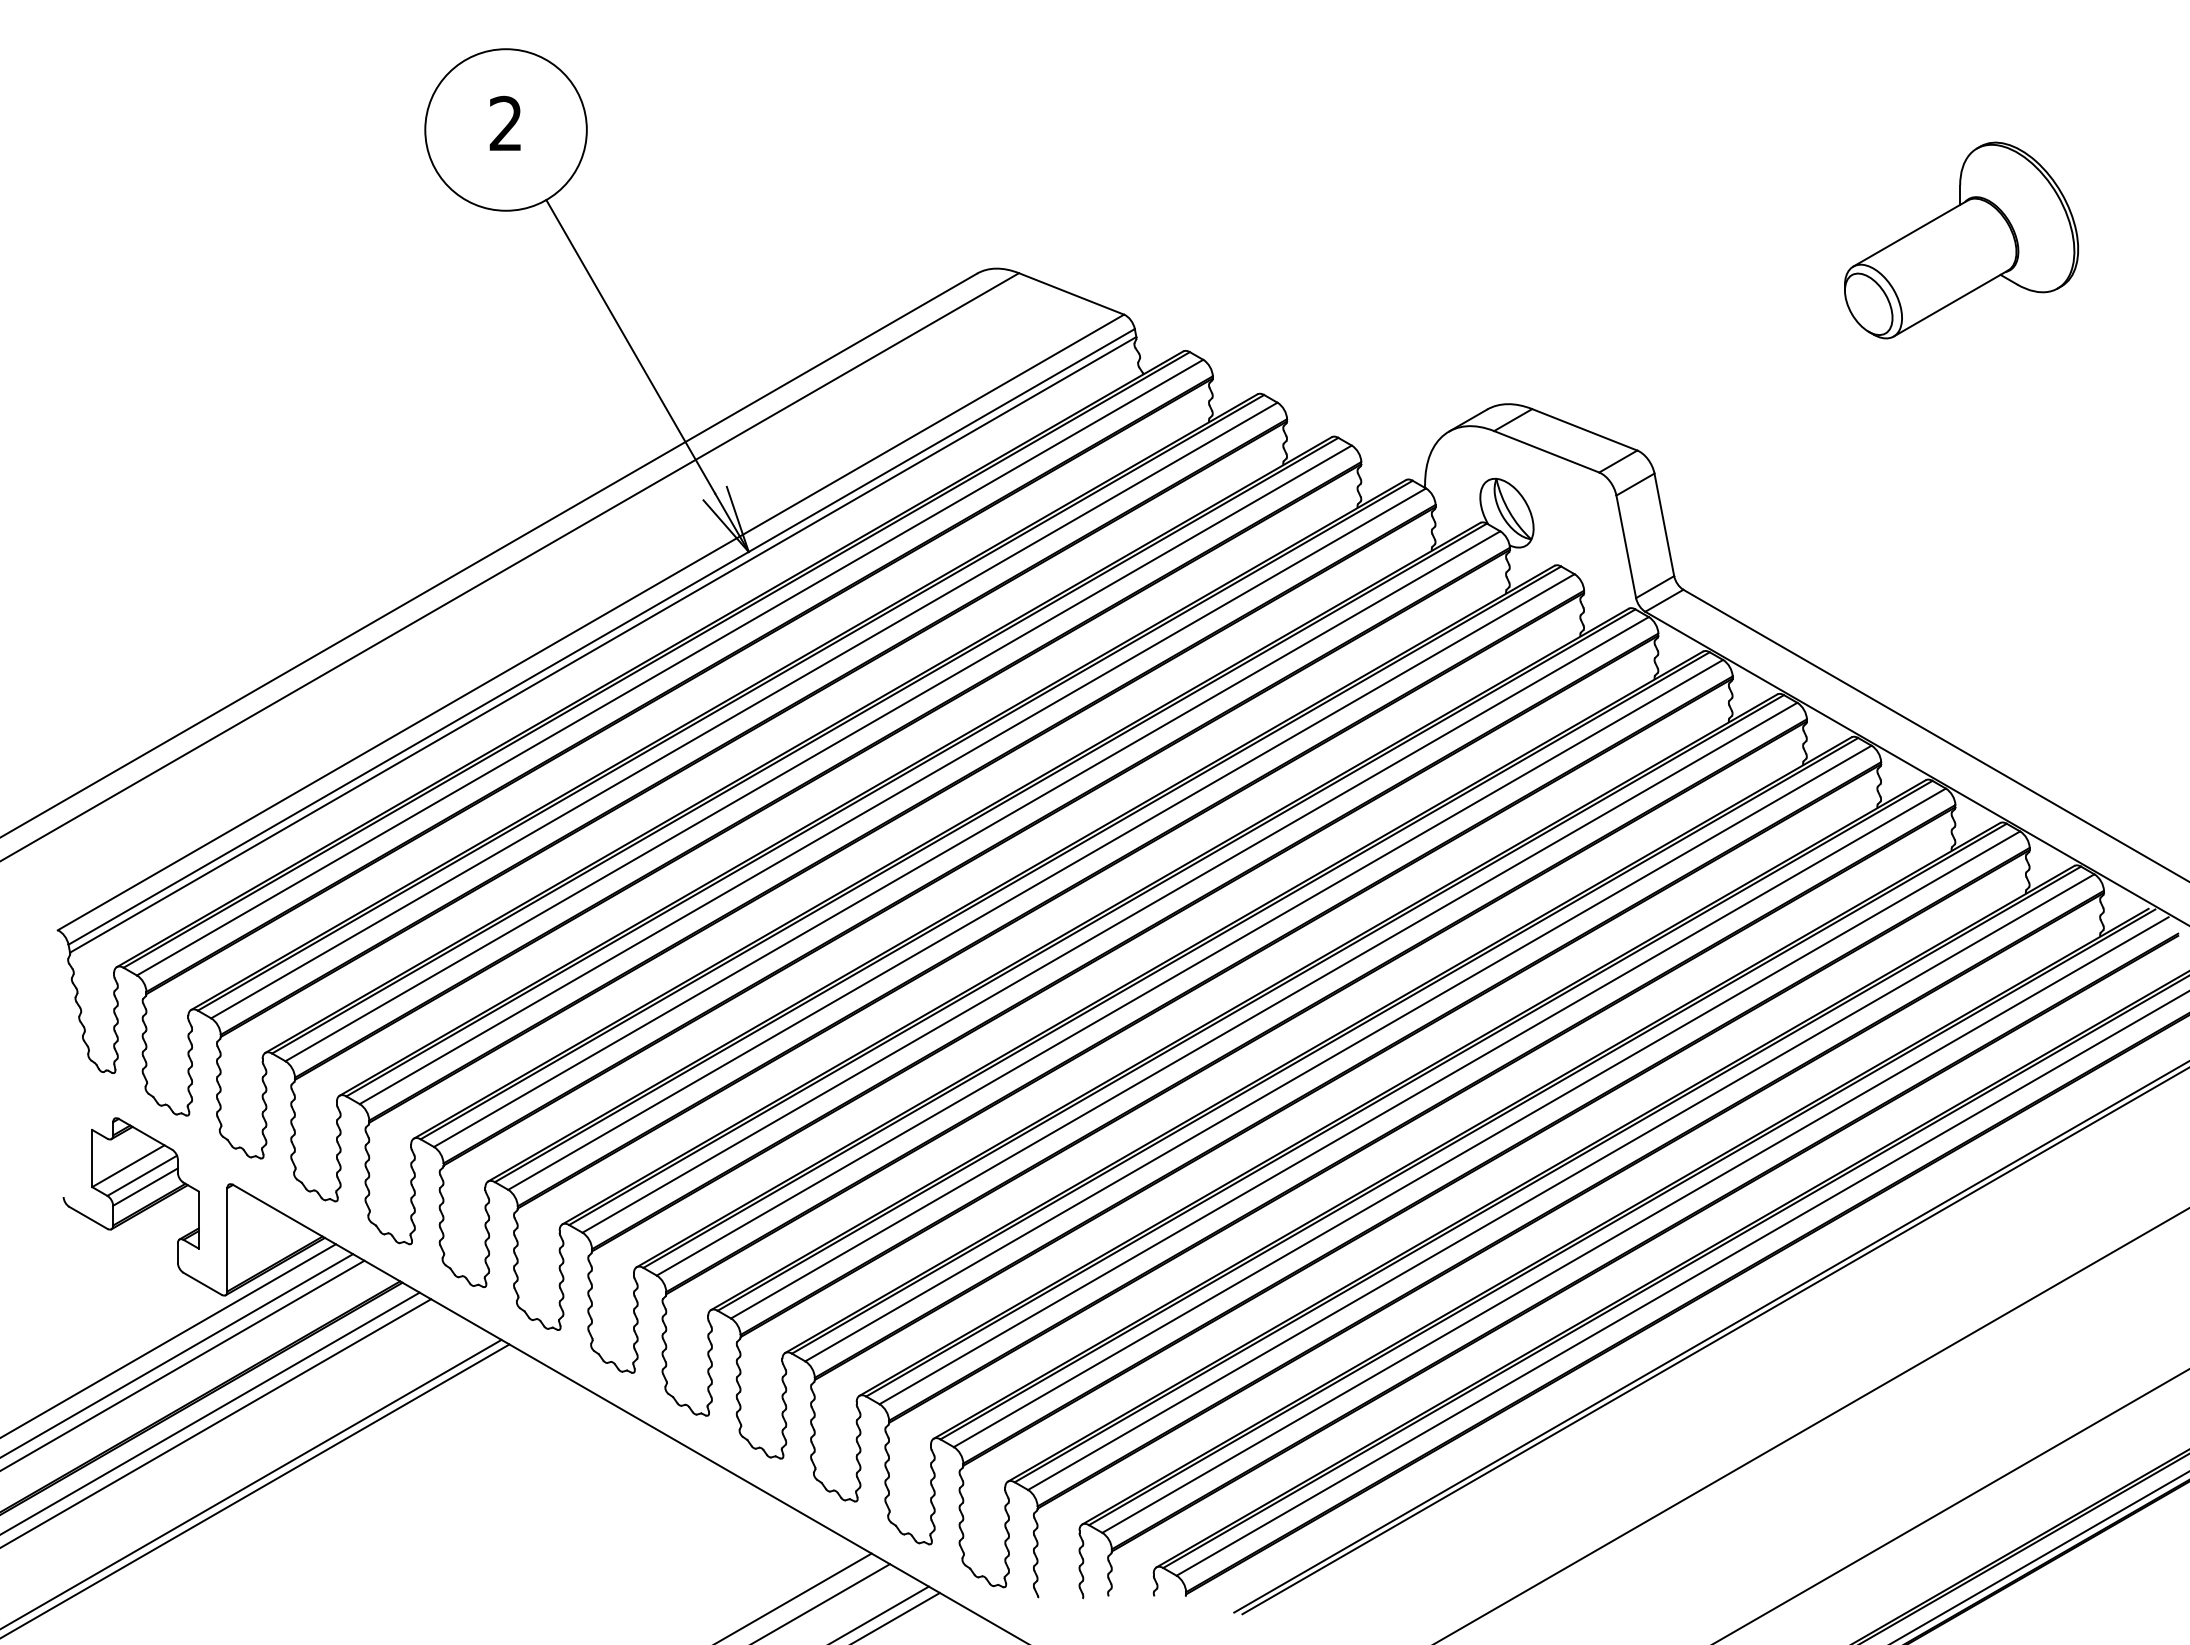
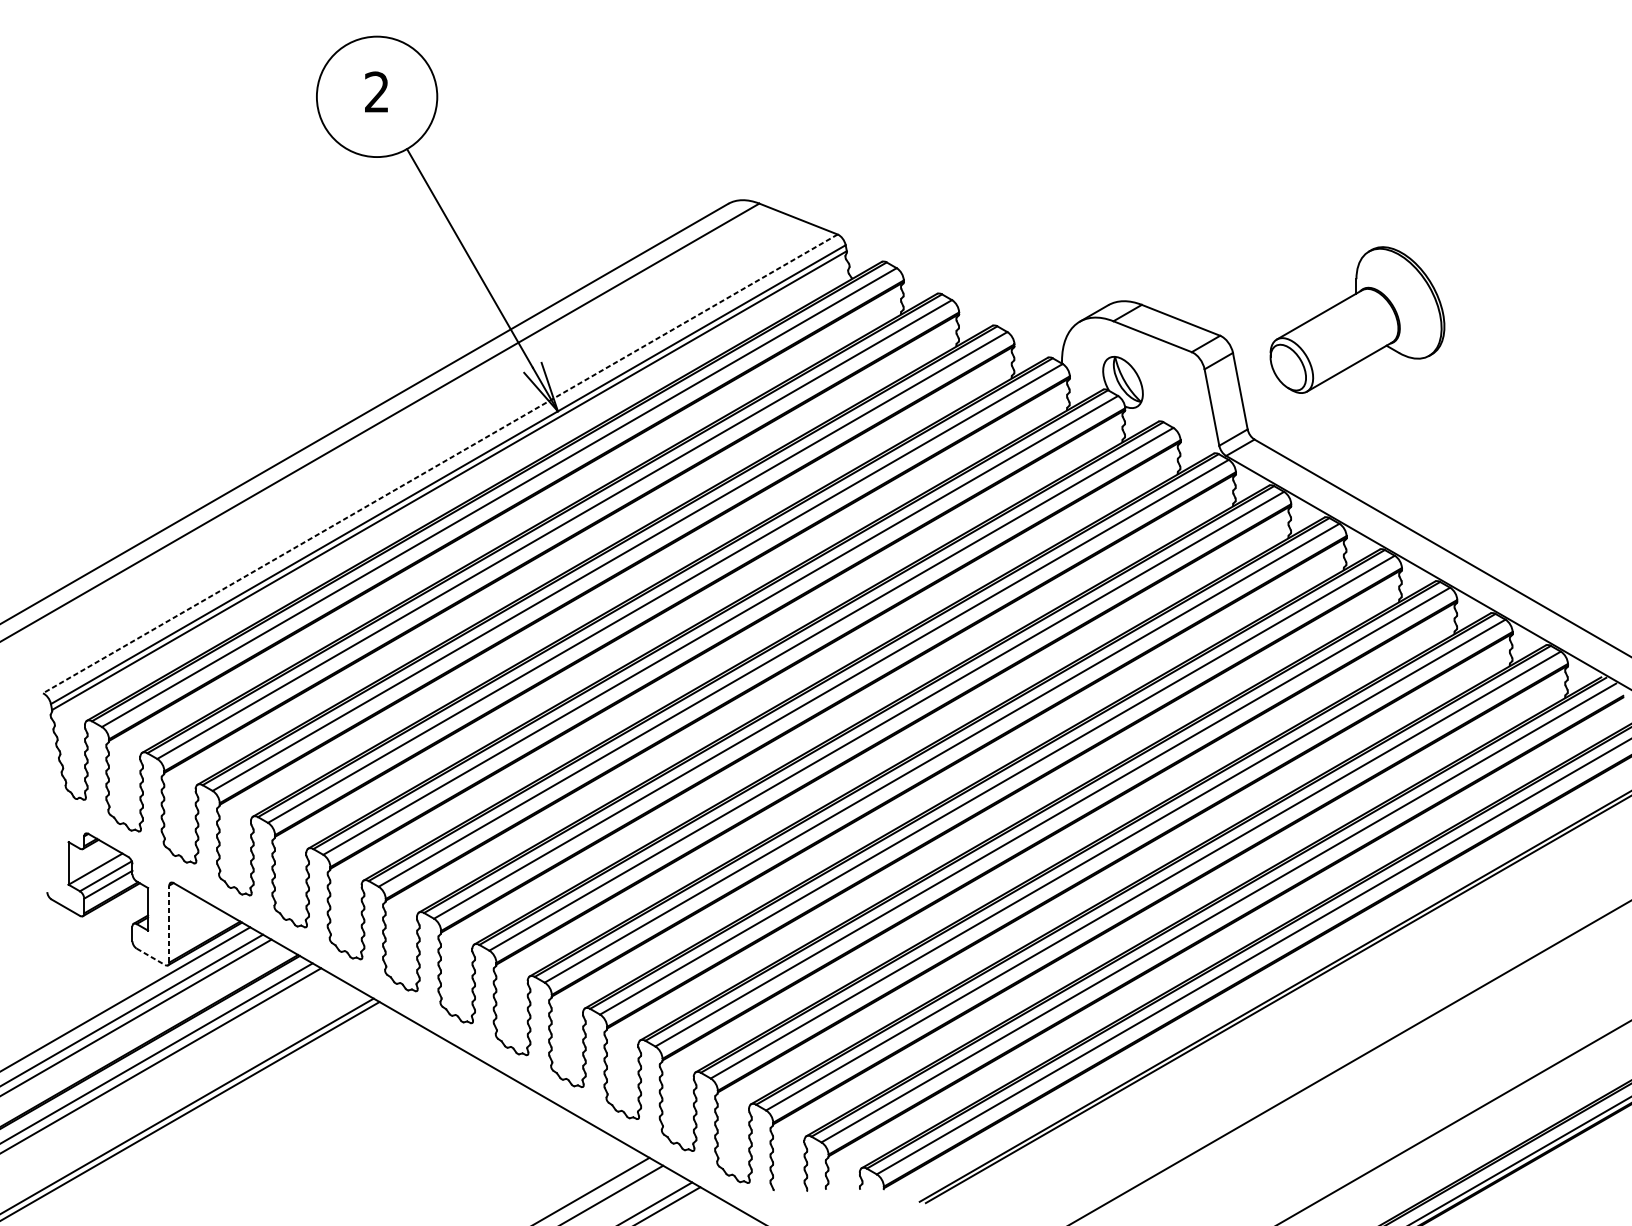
part: (1961, 240) -> (1357, 320), moved
line: (590, 622) -> (439, 463), solid -> dashed
line: (227, 1239) -> (169, 923), solid -> dashed
line: (202, 1283) -> (150, 956), solid -> dashed

